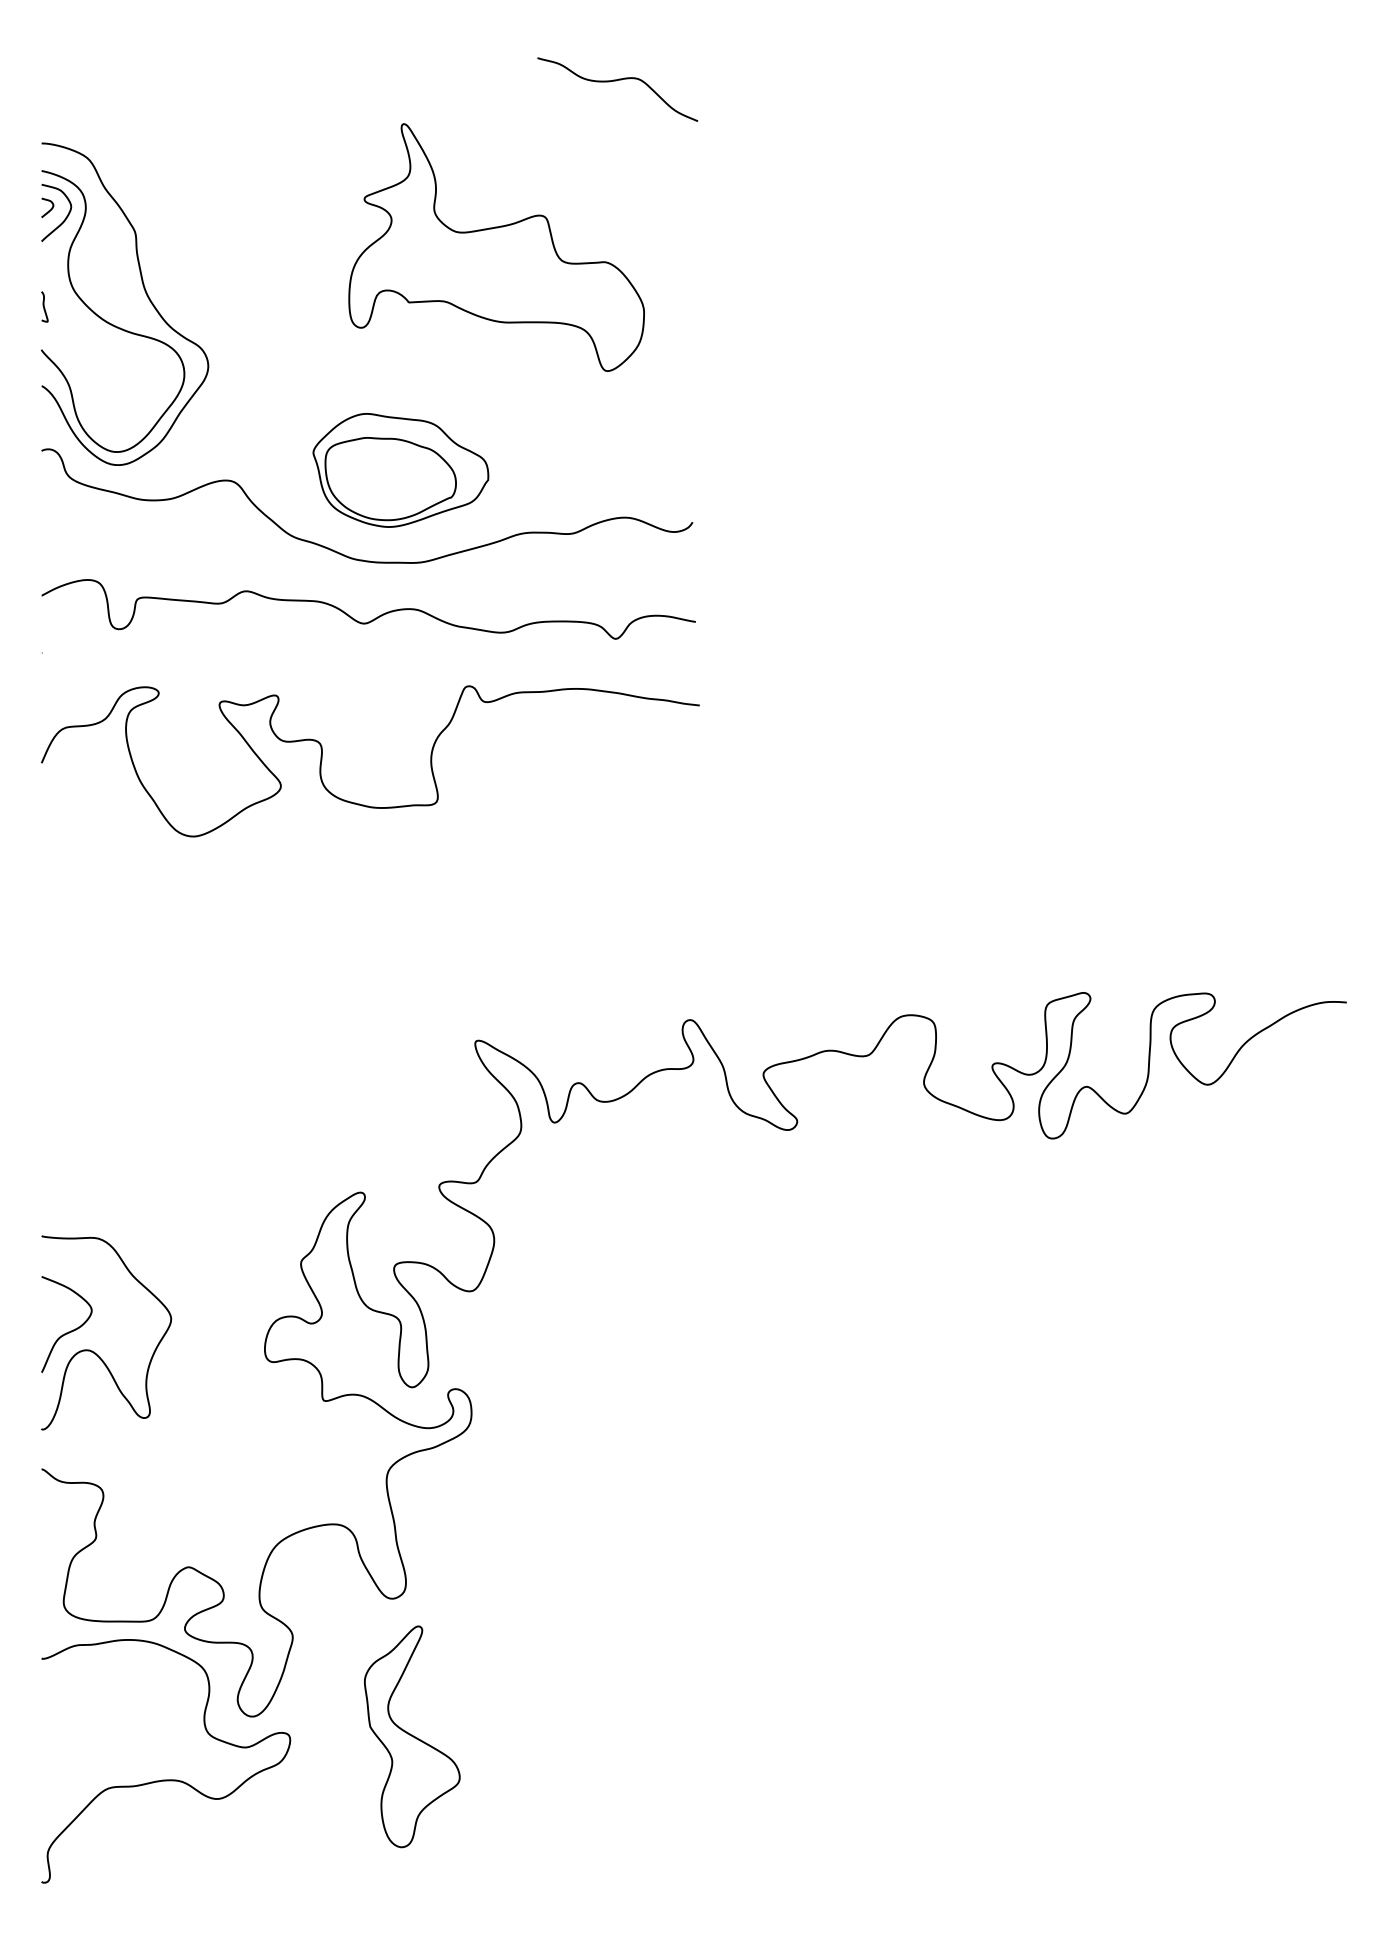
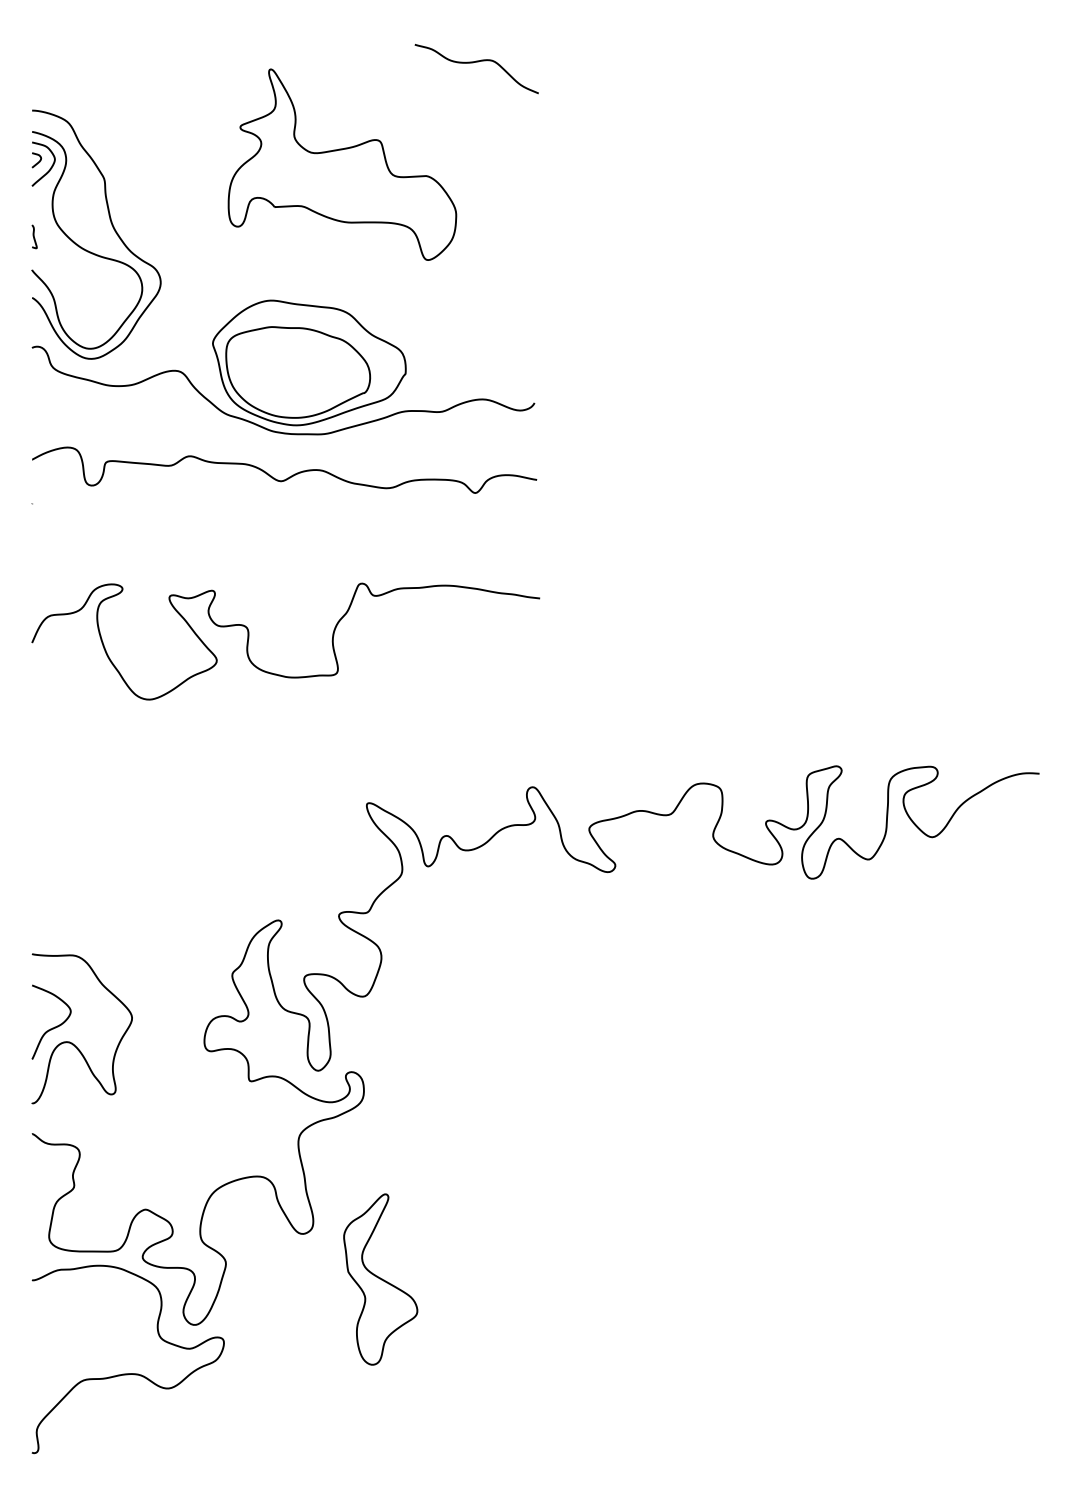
part: (496, 247) -> (342, 164), moved
part: (400, 470) -> (309, 363), size x1.43
curve: (359, 803) -> (277, 674), moved
part: (412, 1736) -> (380, 1279), moved

